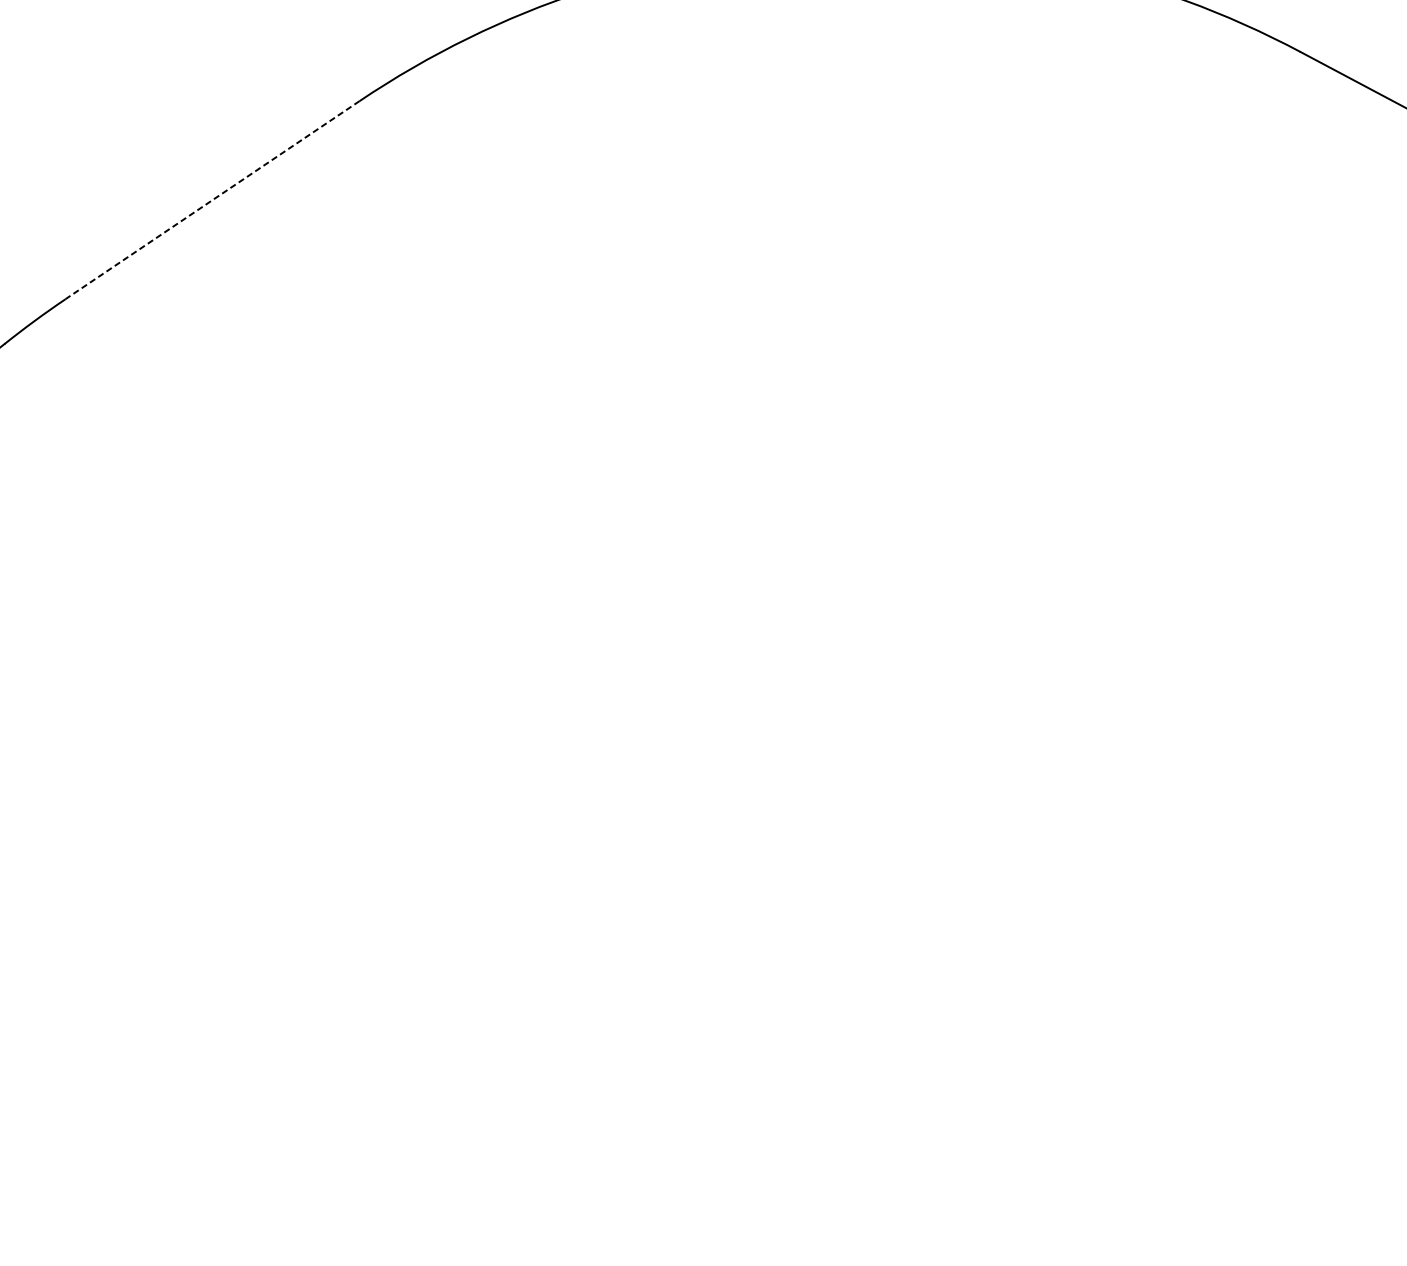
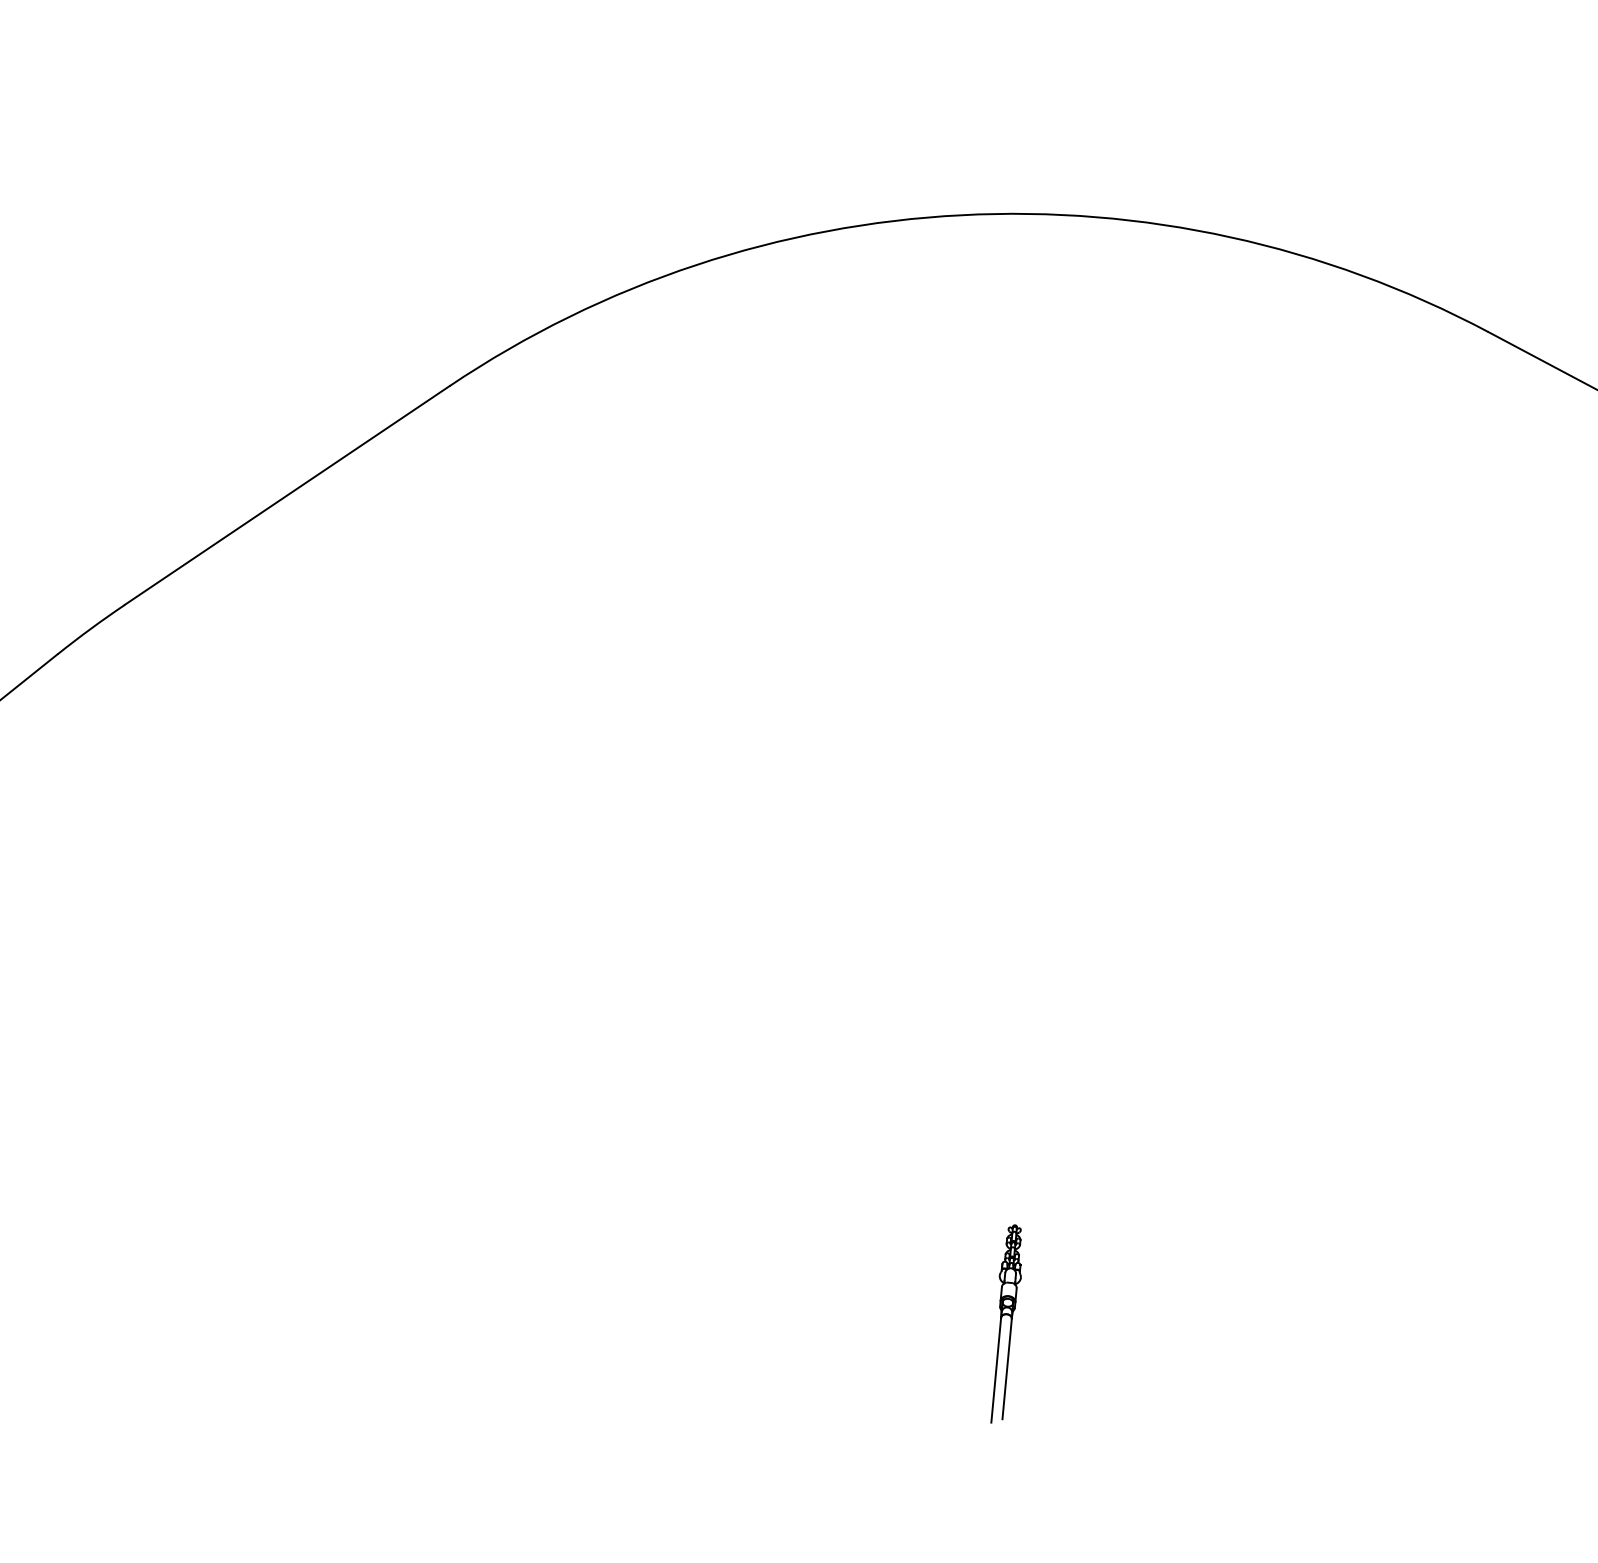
line: (212, 200) -> (287, 495), dashed -> solid
part: (863, 949) -> (1005, 1323), added

